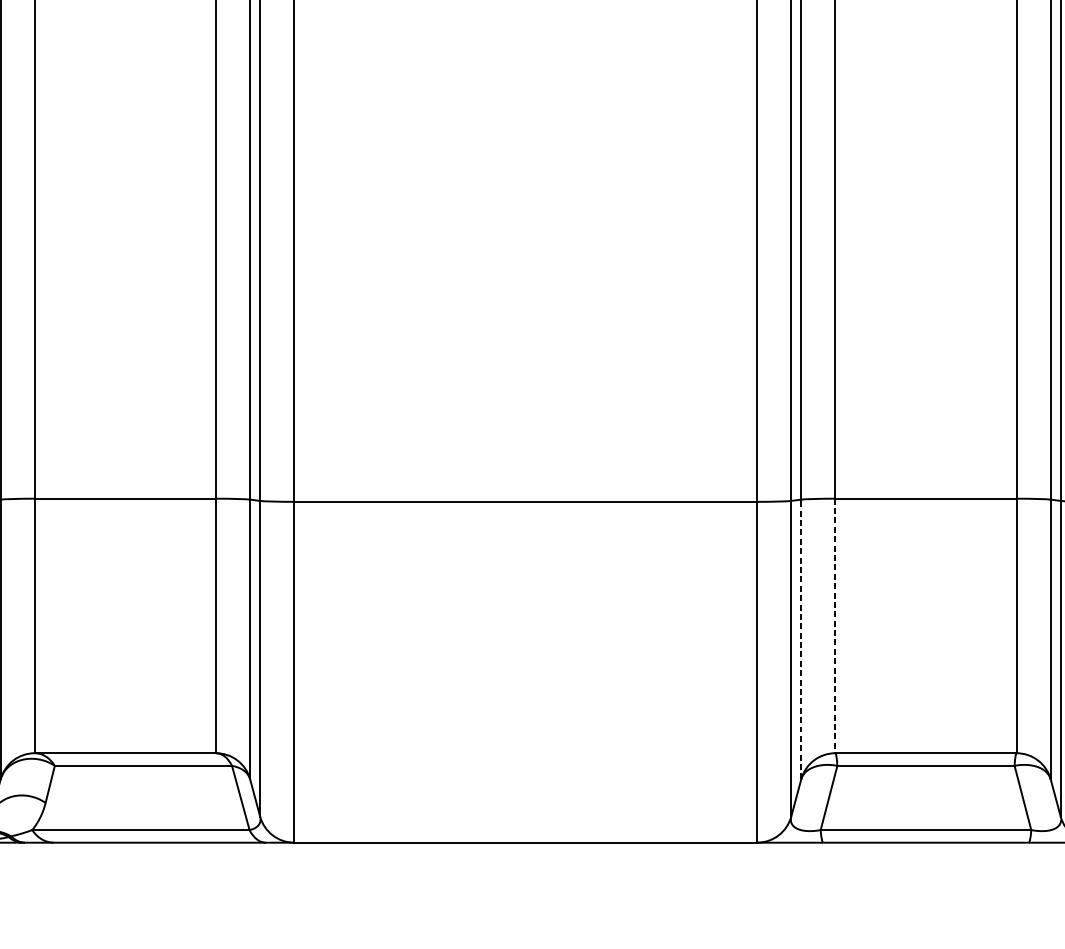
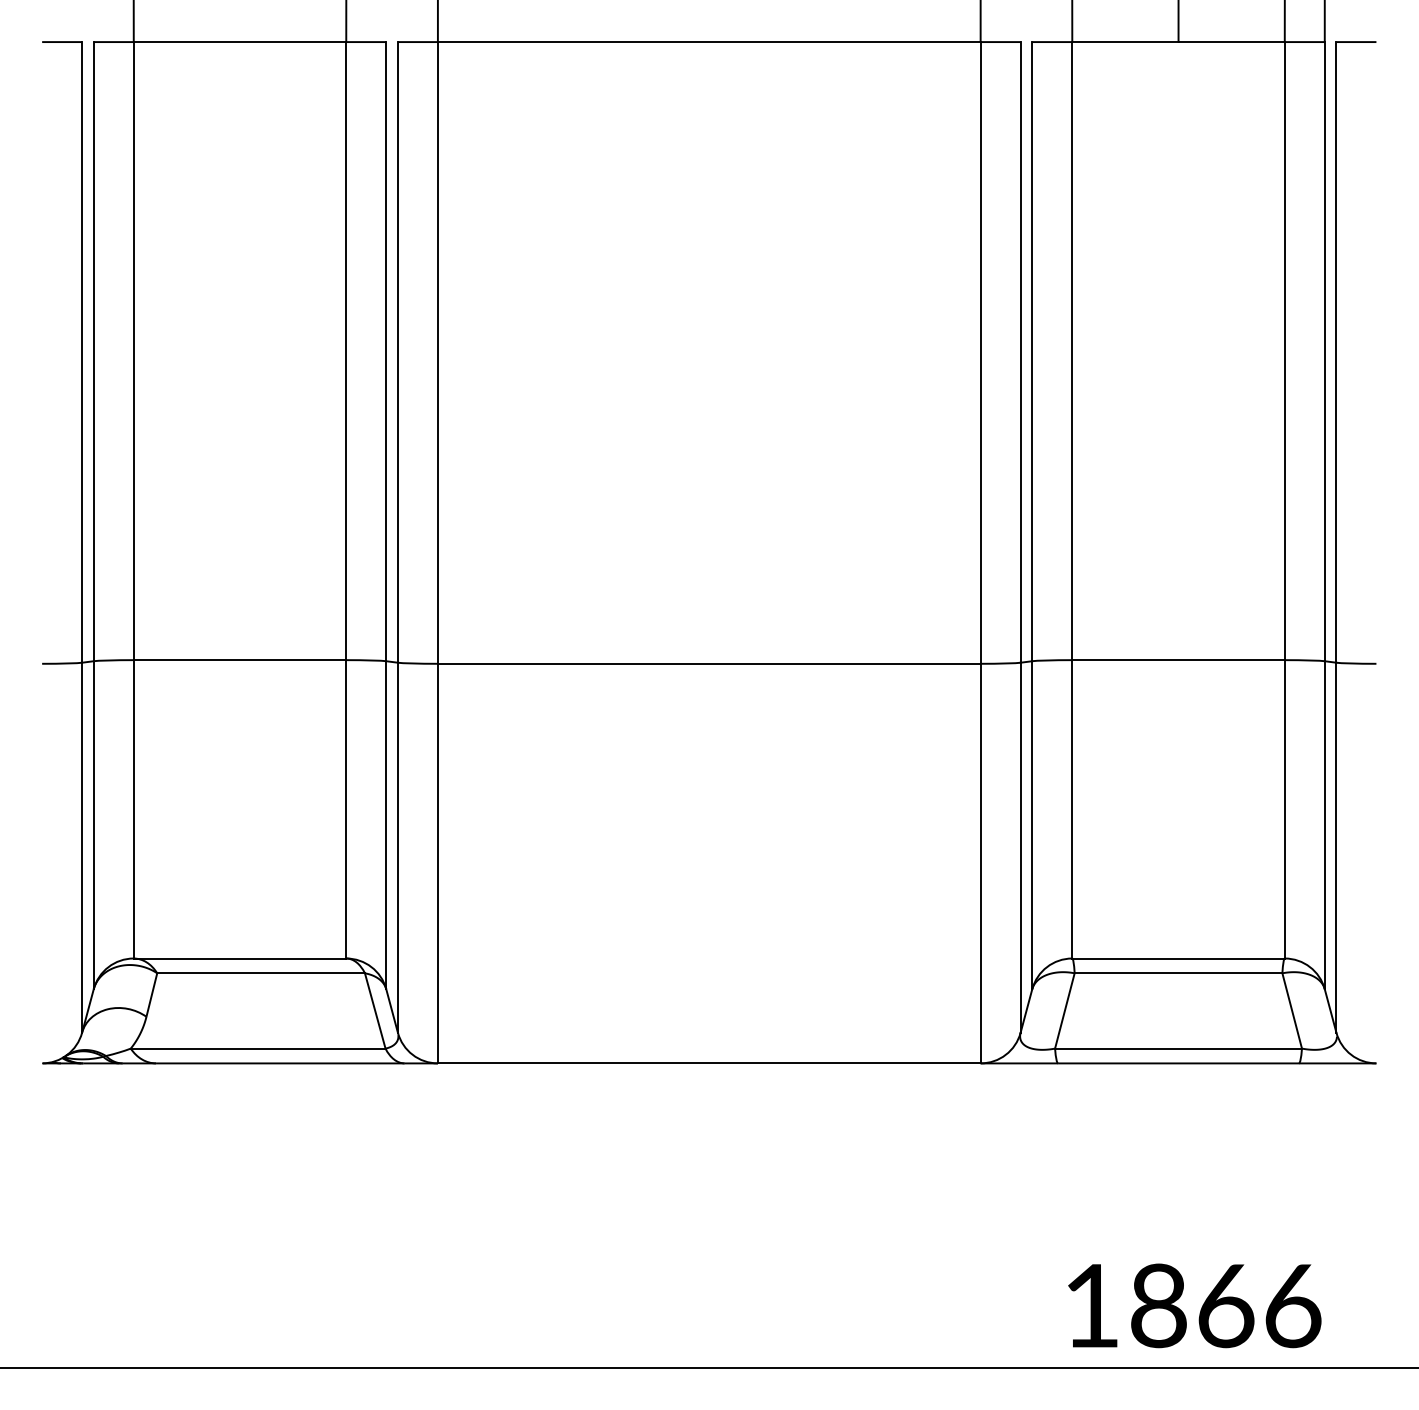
line: (835, 626) -> (1072, 809), dashed -> solid
line: (801, 639) -> (1032, 825), dashed -> solid

